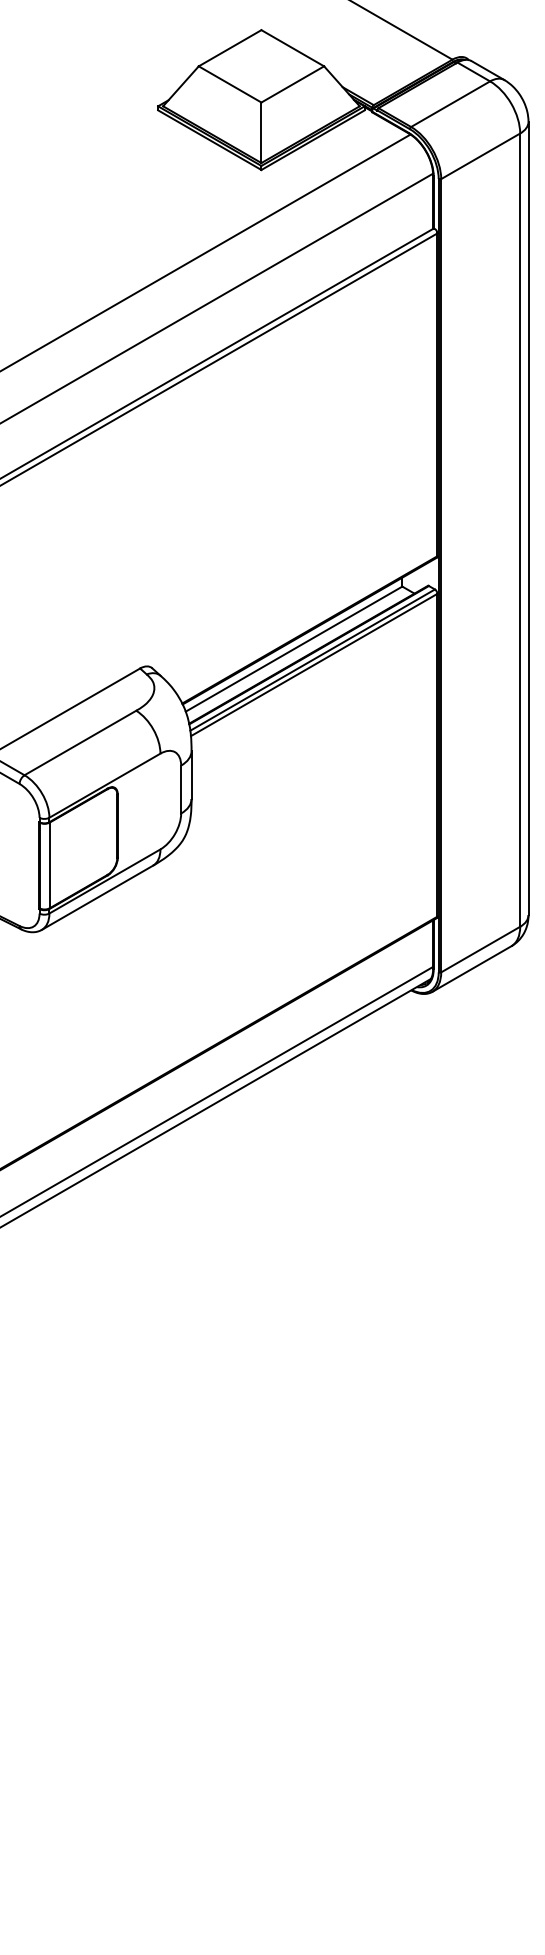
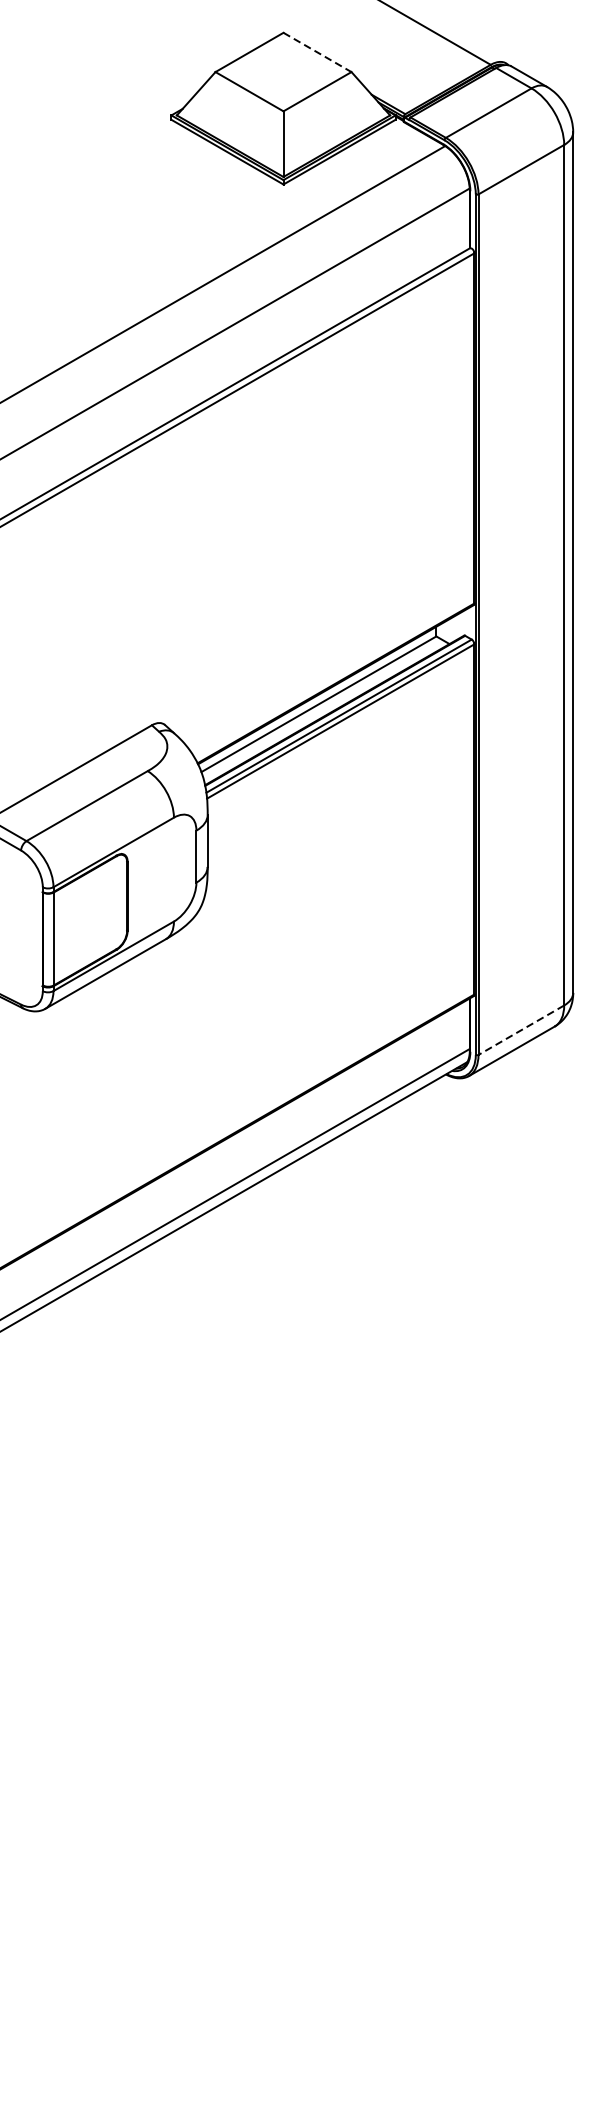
line: (293, 48) -> (318, 52), solid -> dashed
line: (480, 949) -> (521, 1030), solid -> dashed

